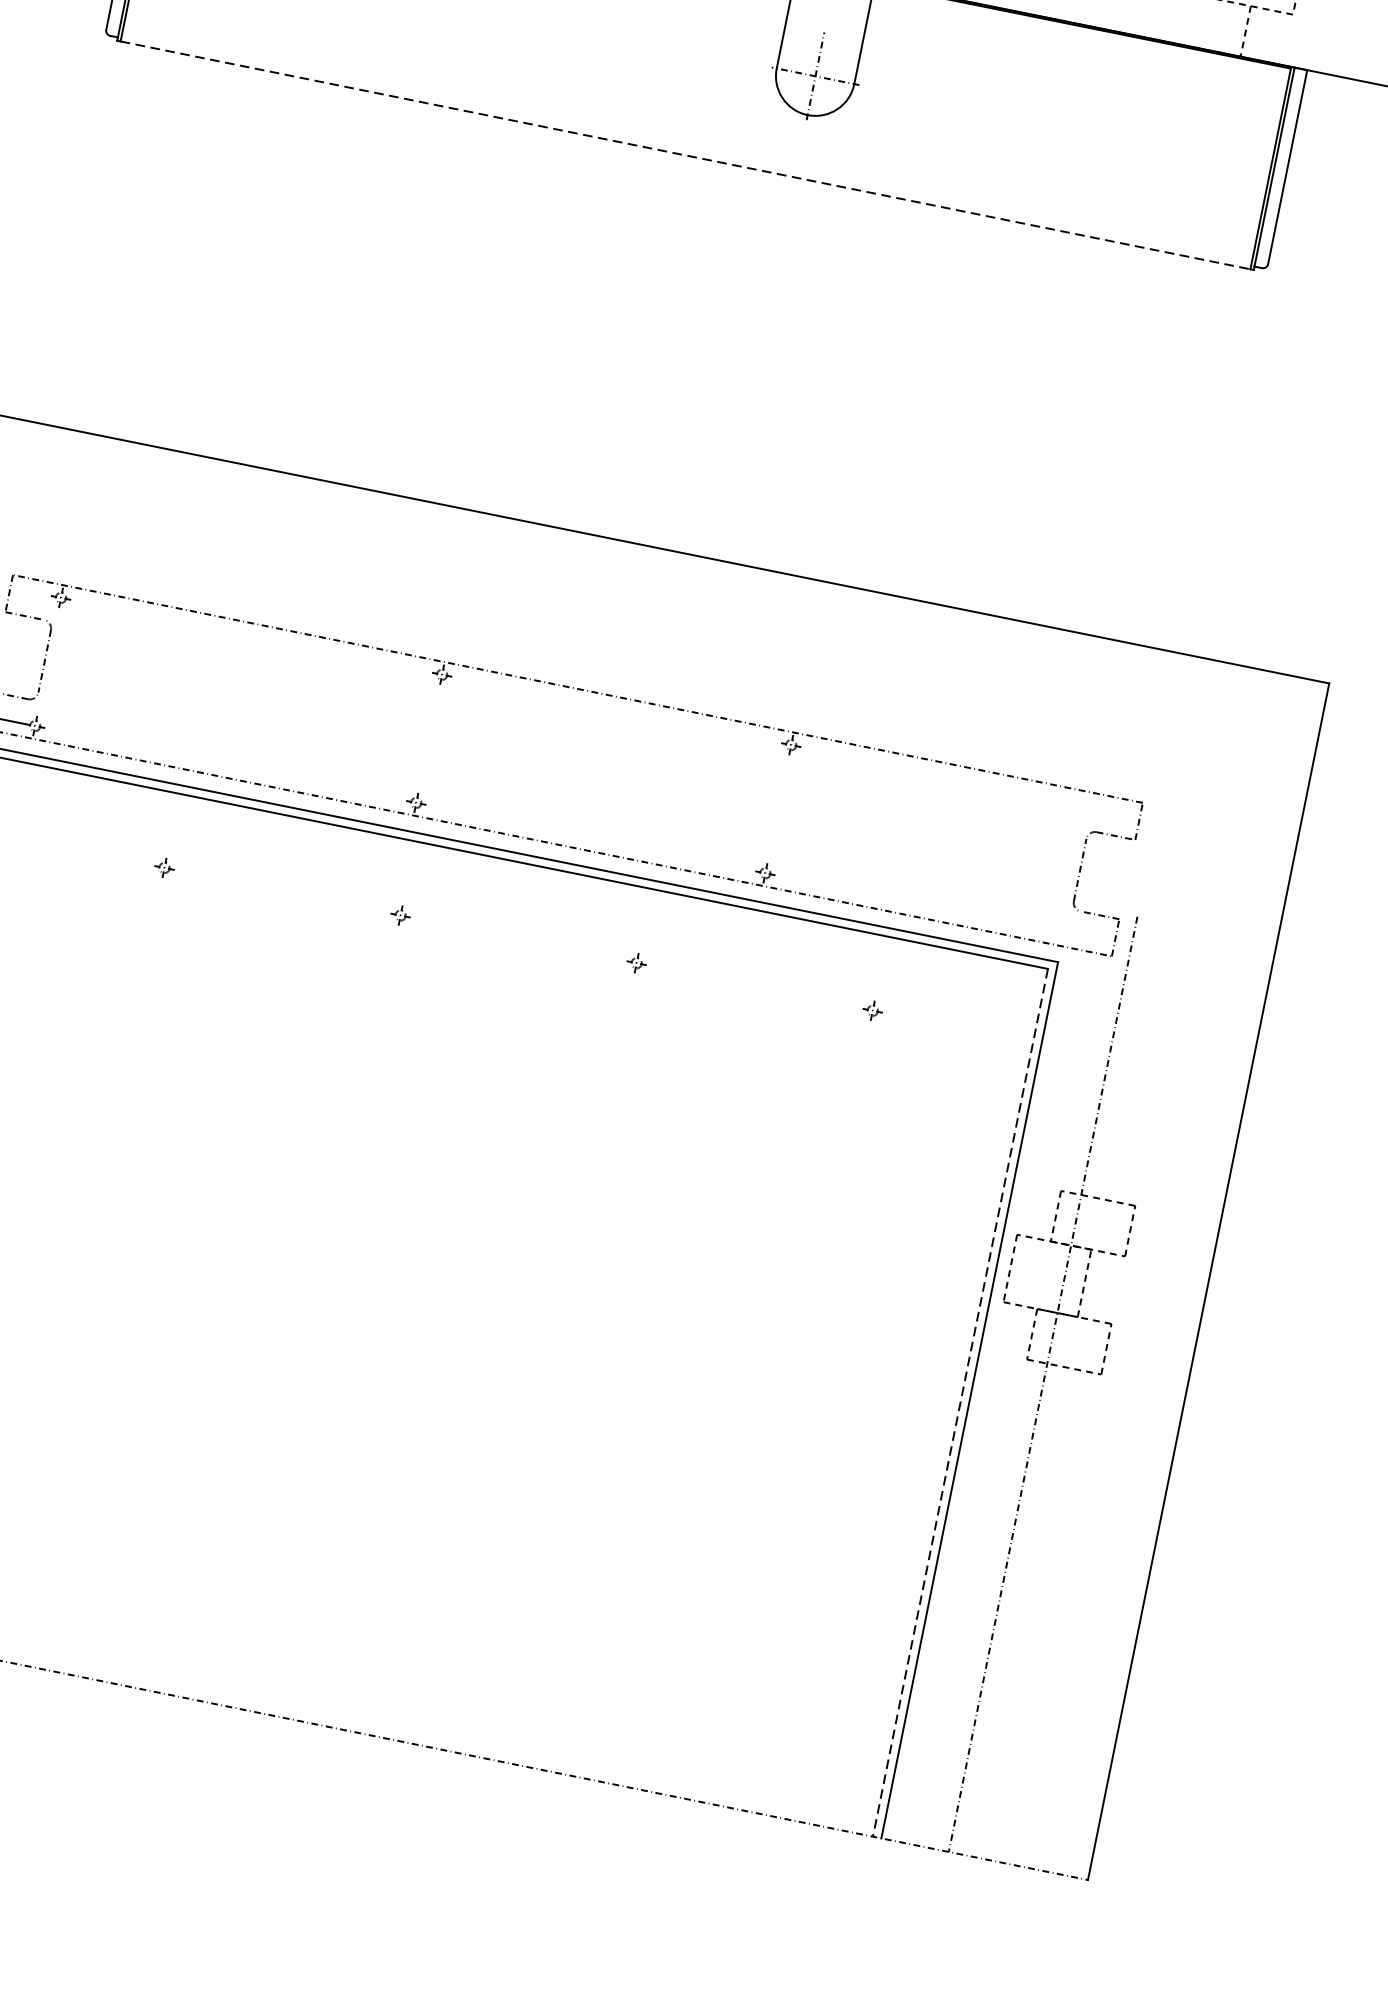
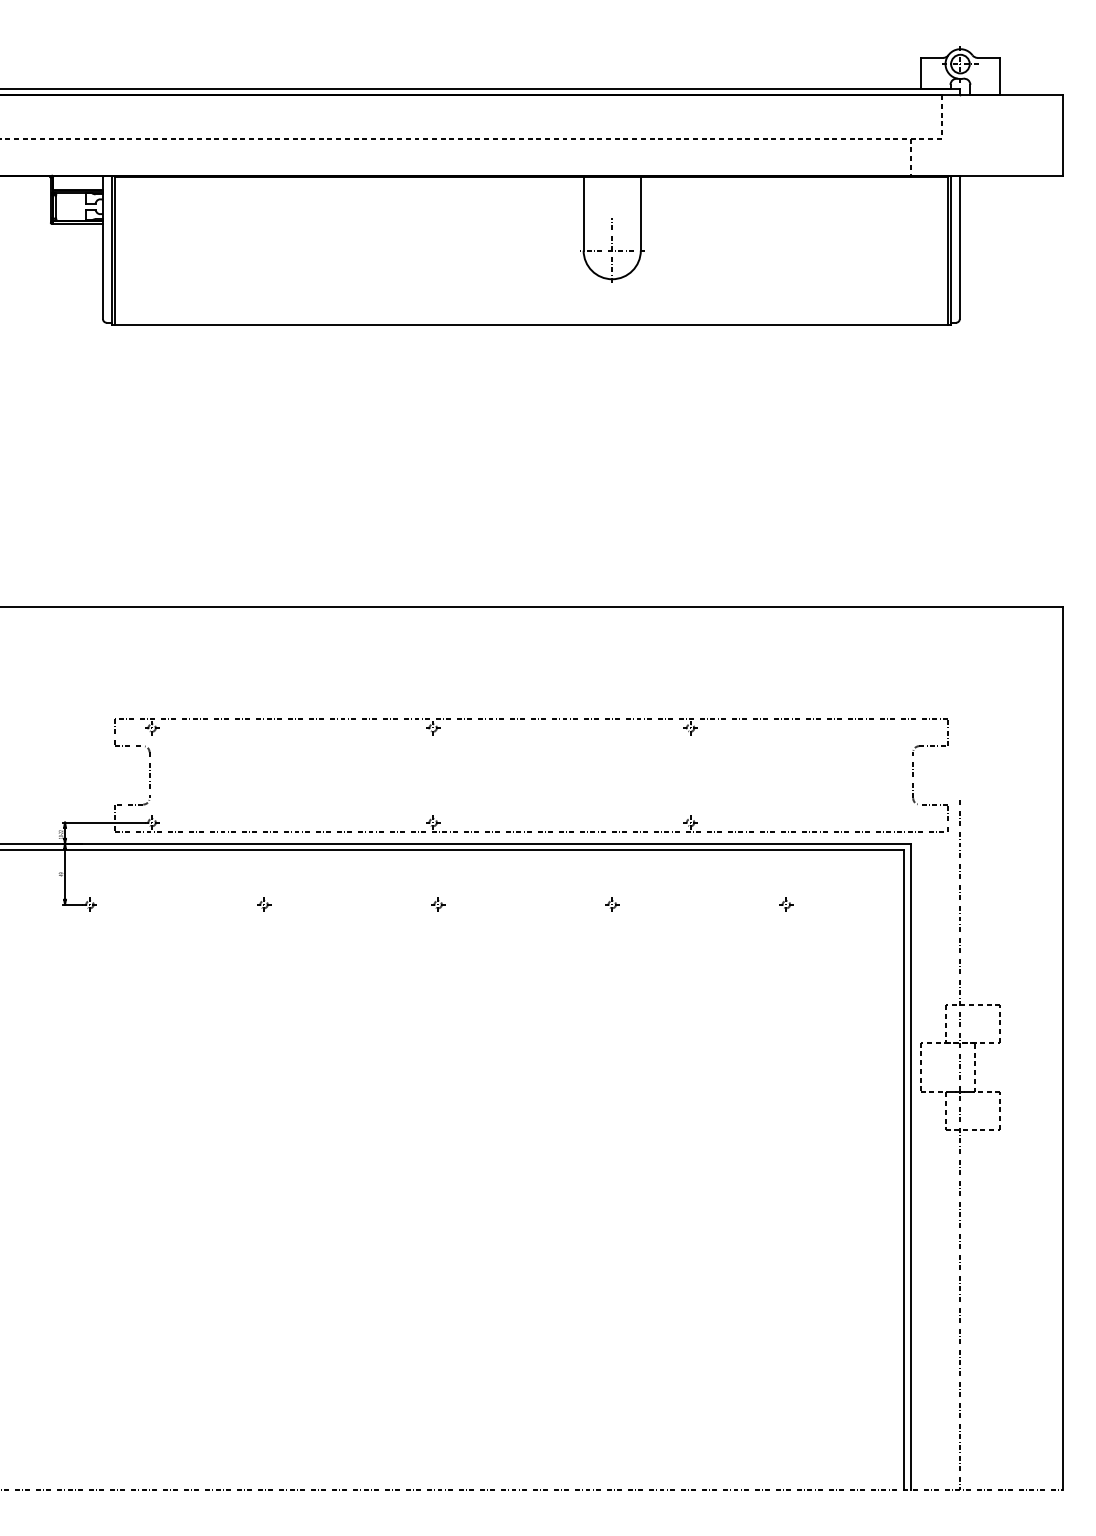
line: (685, 155) -> (531, 325), dashed -> solid
line: (960, 1402) -> (904, 1169), dashed -> solid

